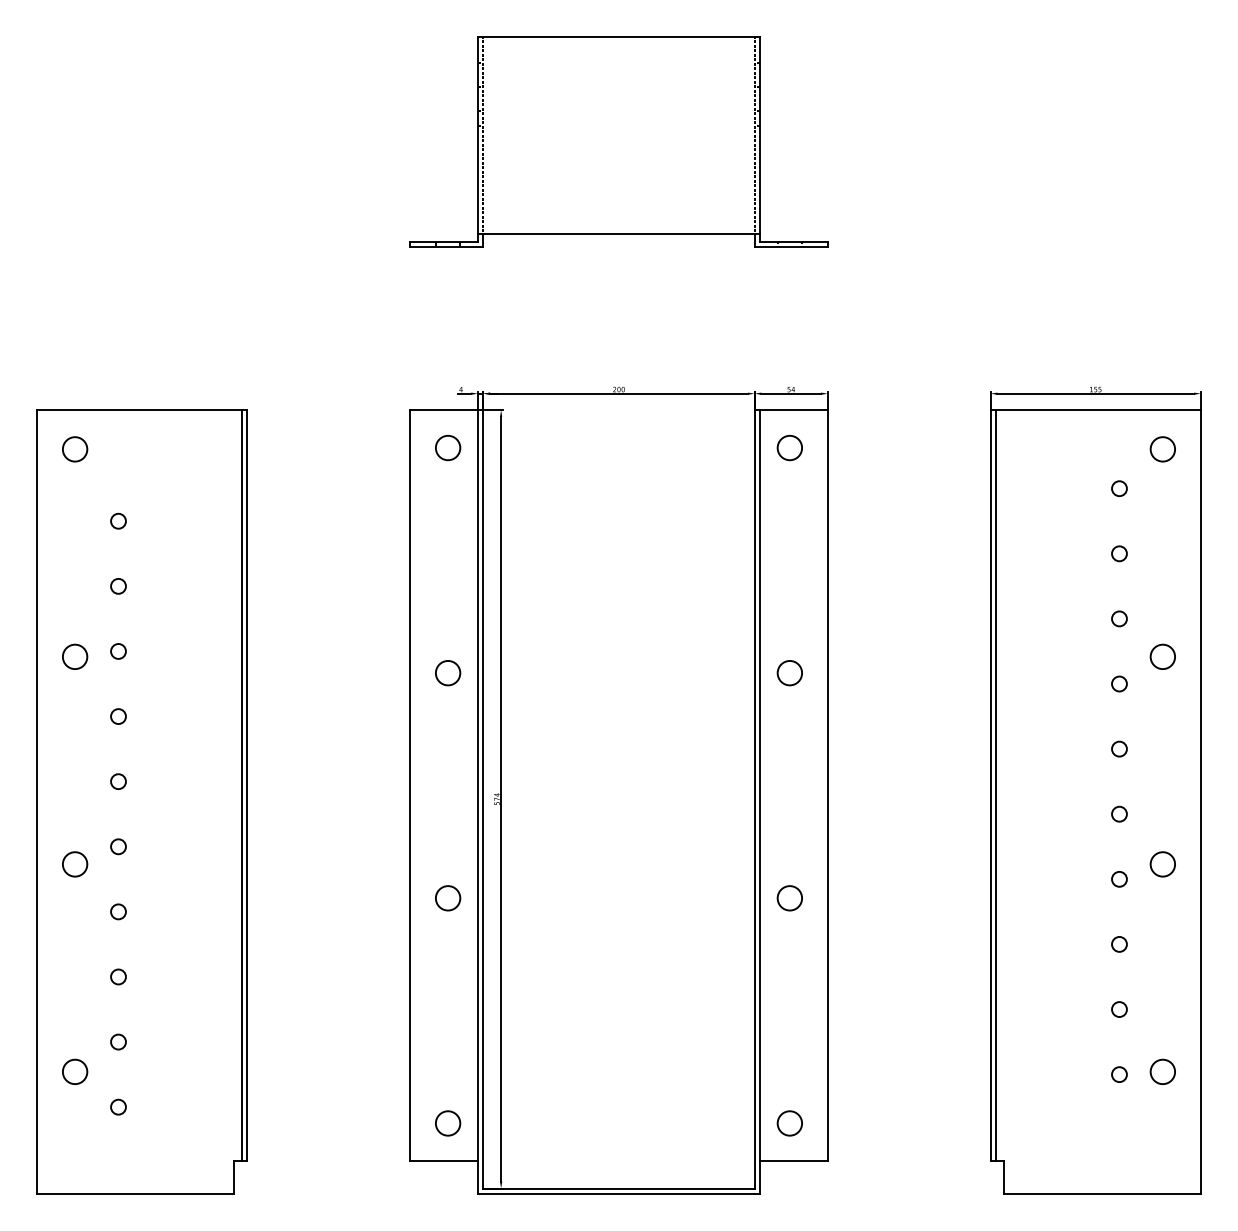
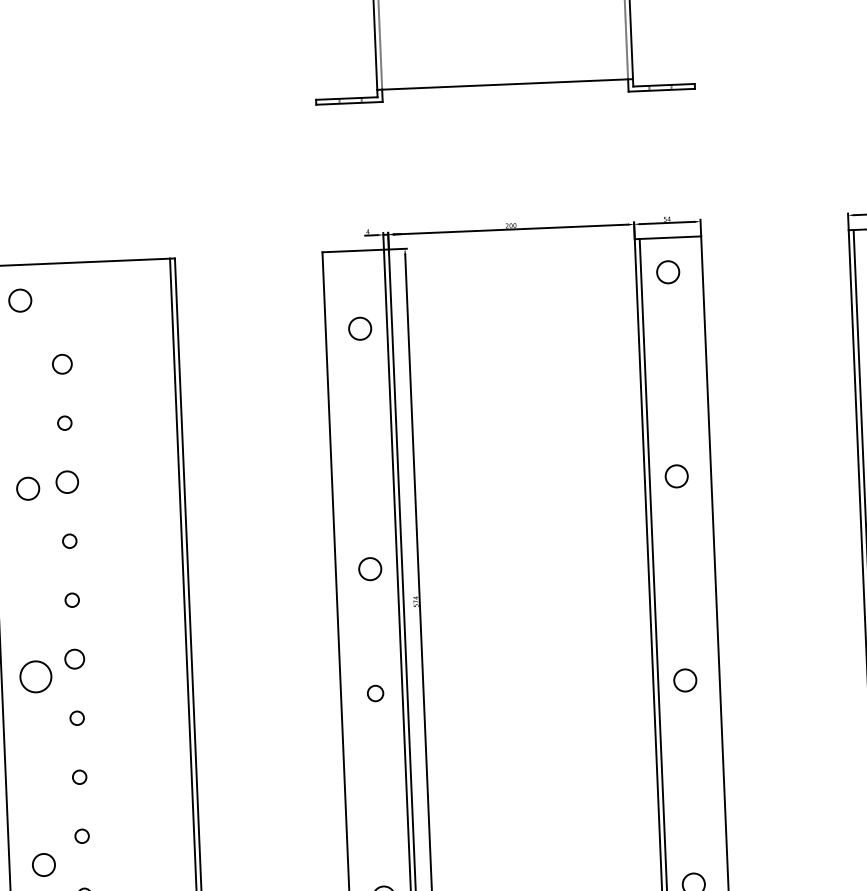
circle: (448, 447) -> (360, 328), moved
circle: (118, 520) -> (62, 363), size x1.4
circle: (118, 651) -> (67, 482), size x1.6
circle: (448, 673) -> (370, 569), moved
circle: (118, 846) -> (74, 659), size x1.4
circle: (75, 864) -> (36, 676), size x1.4
circle: (448, 898) -> (375, 693), size x0.7

